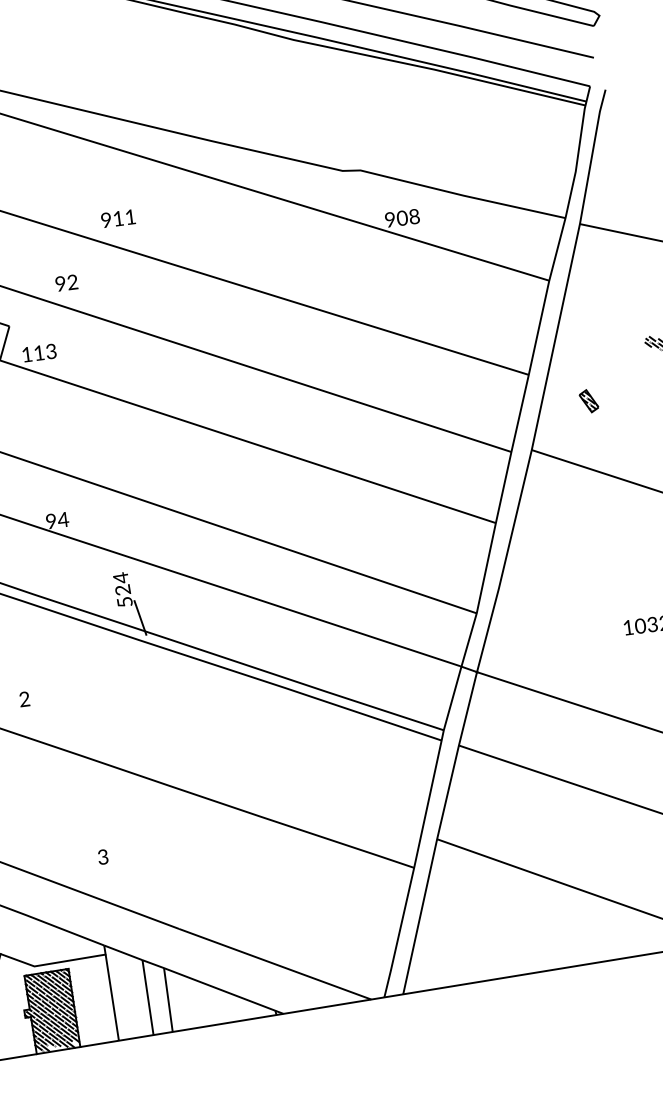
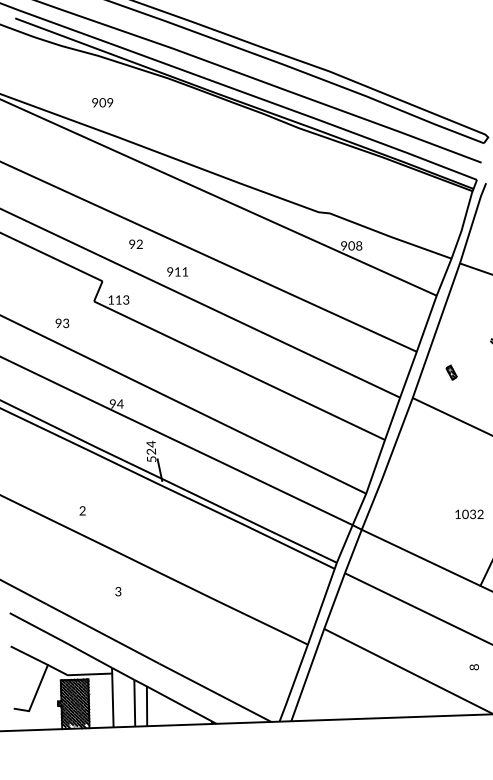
text: (117, 218) -> (177, 271), moved
text: (65, 281) -> (135, 243), moved
text: (103, 856) -> (118, 591), moved

